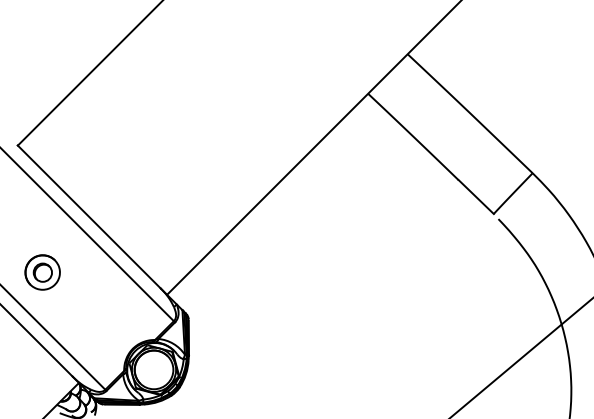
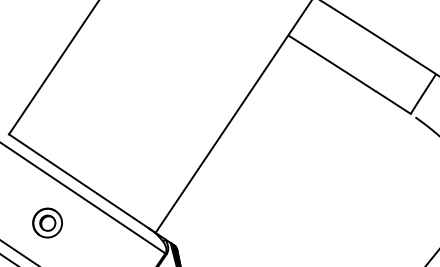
part: (42, 272) -> (47, 223), moved

